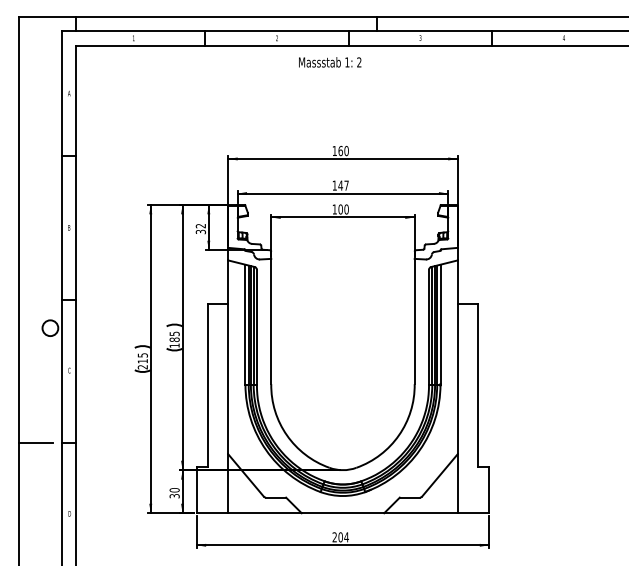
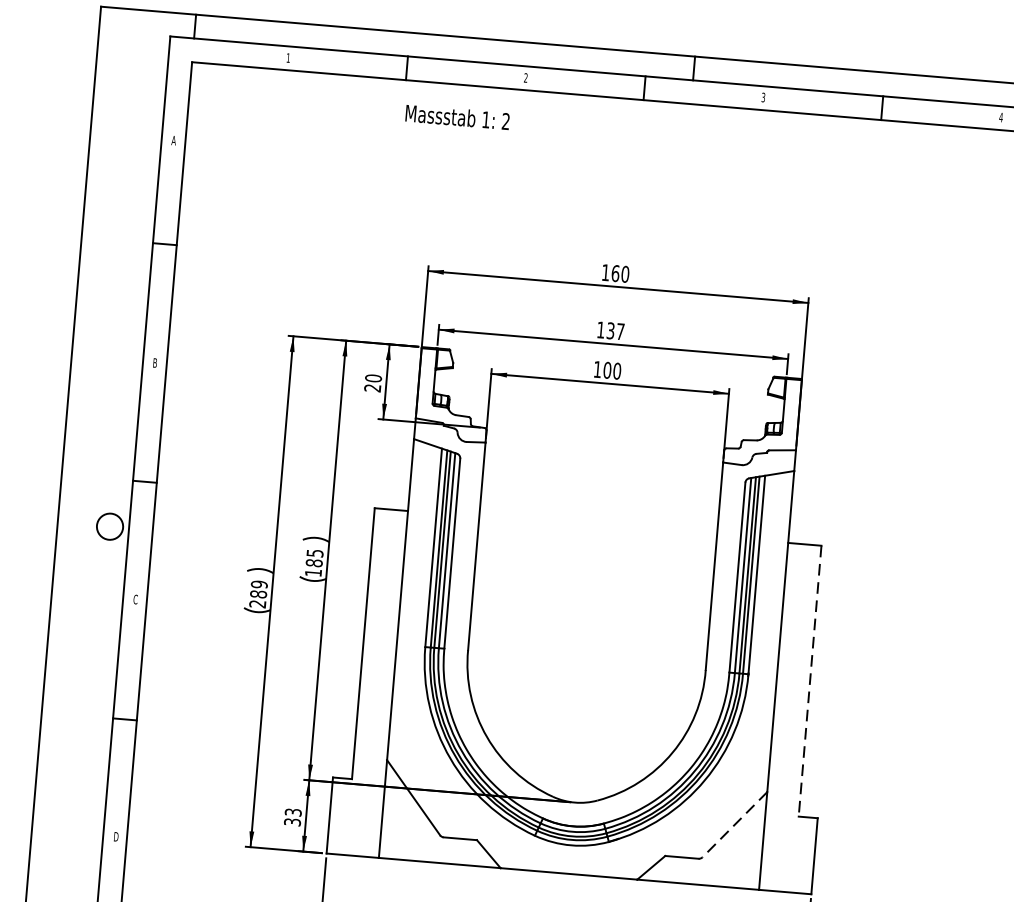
text: (330, 62) -> (458, 117), moved
text: (340, 185) -> (610, 330), 147 -> 137
text: (200, 228) -> (372, 382), 32 -> 20
text: (142, 358) -> (258, 589), 215 -> 289
line: (477, 385) -> (809, 681), solid -> dashed
line: (35, 442) -> (69, 713), removed
line: (439, 475) -> (734, 824), solid -> dashed
text: (174, 490) -> (293, 812), 30 -> 33

